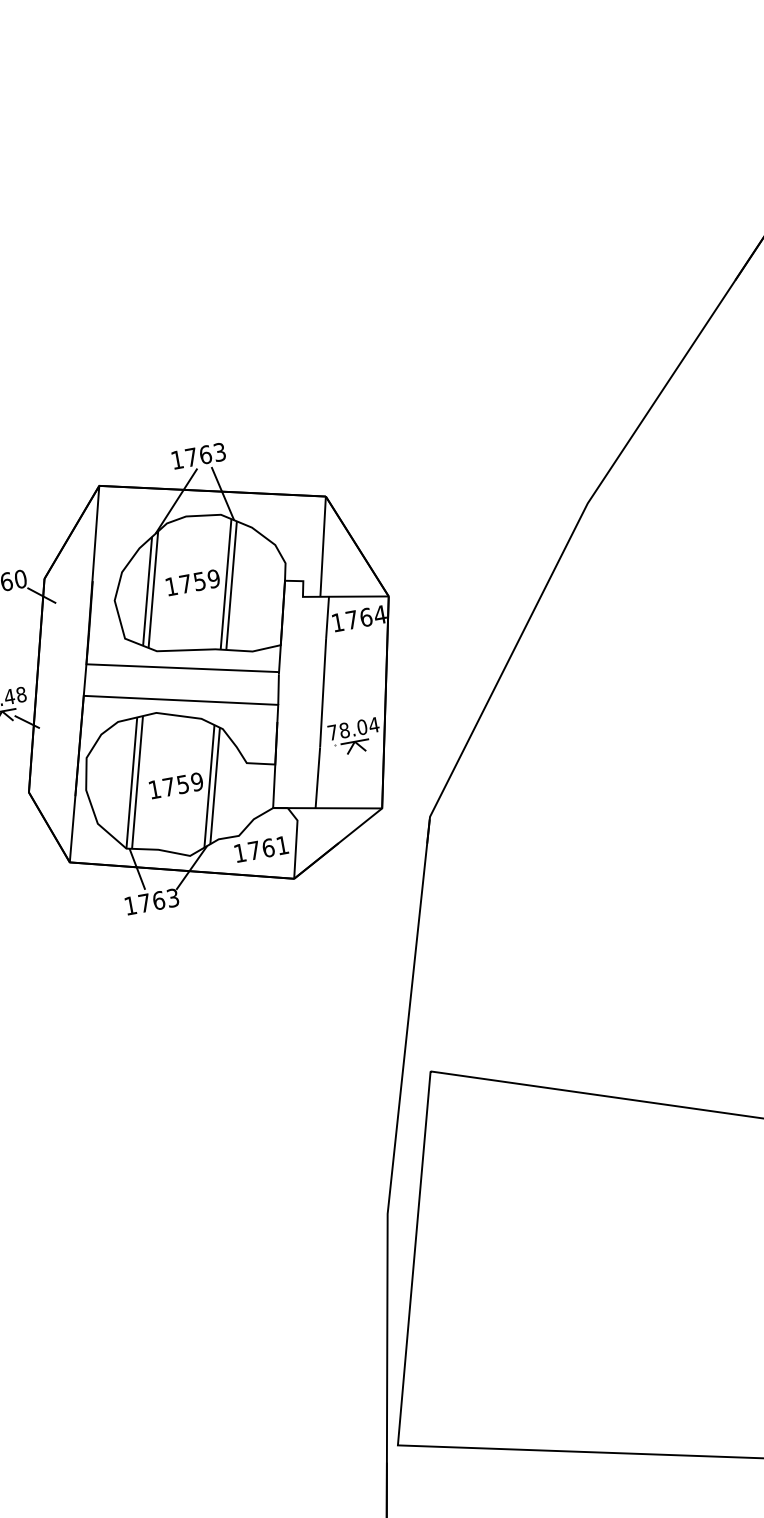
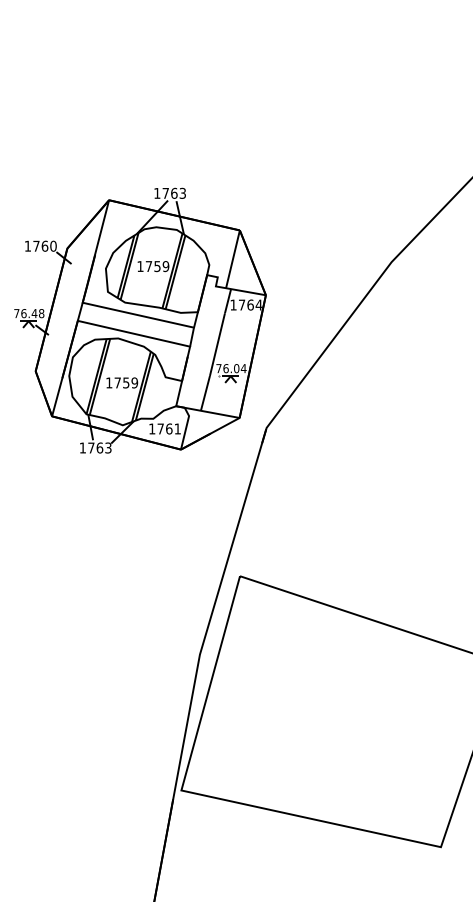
text: (343, 730) -> (225, 368), 78.04 -> 76.04

